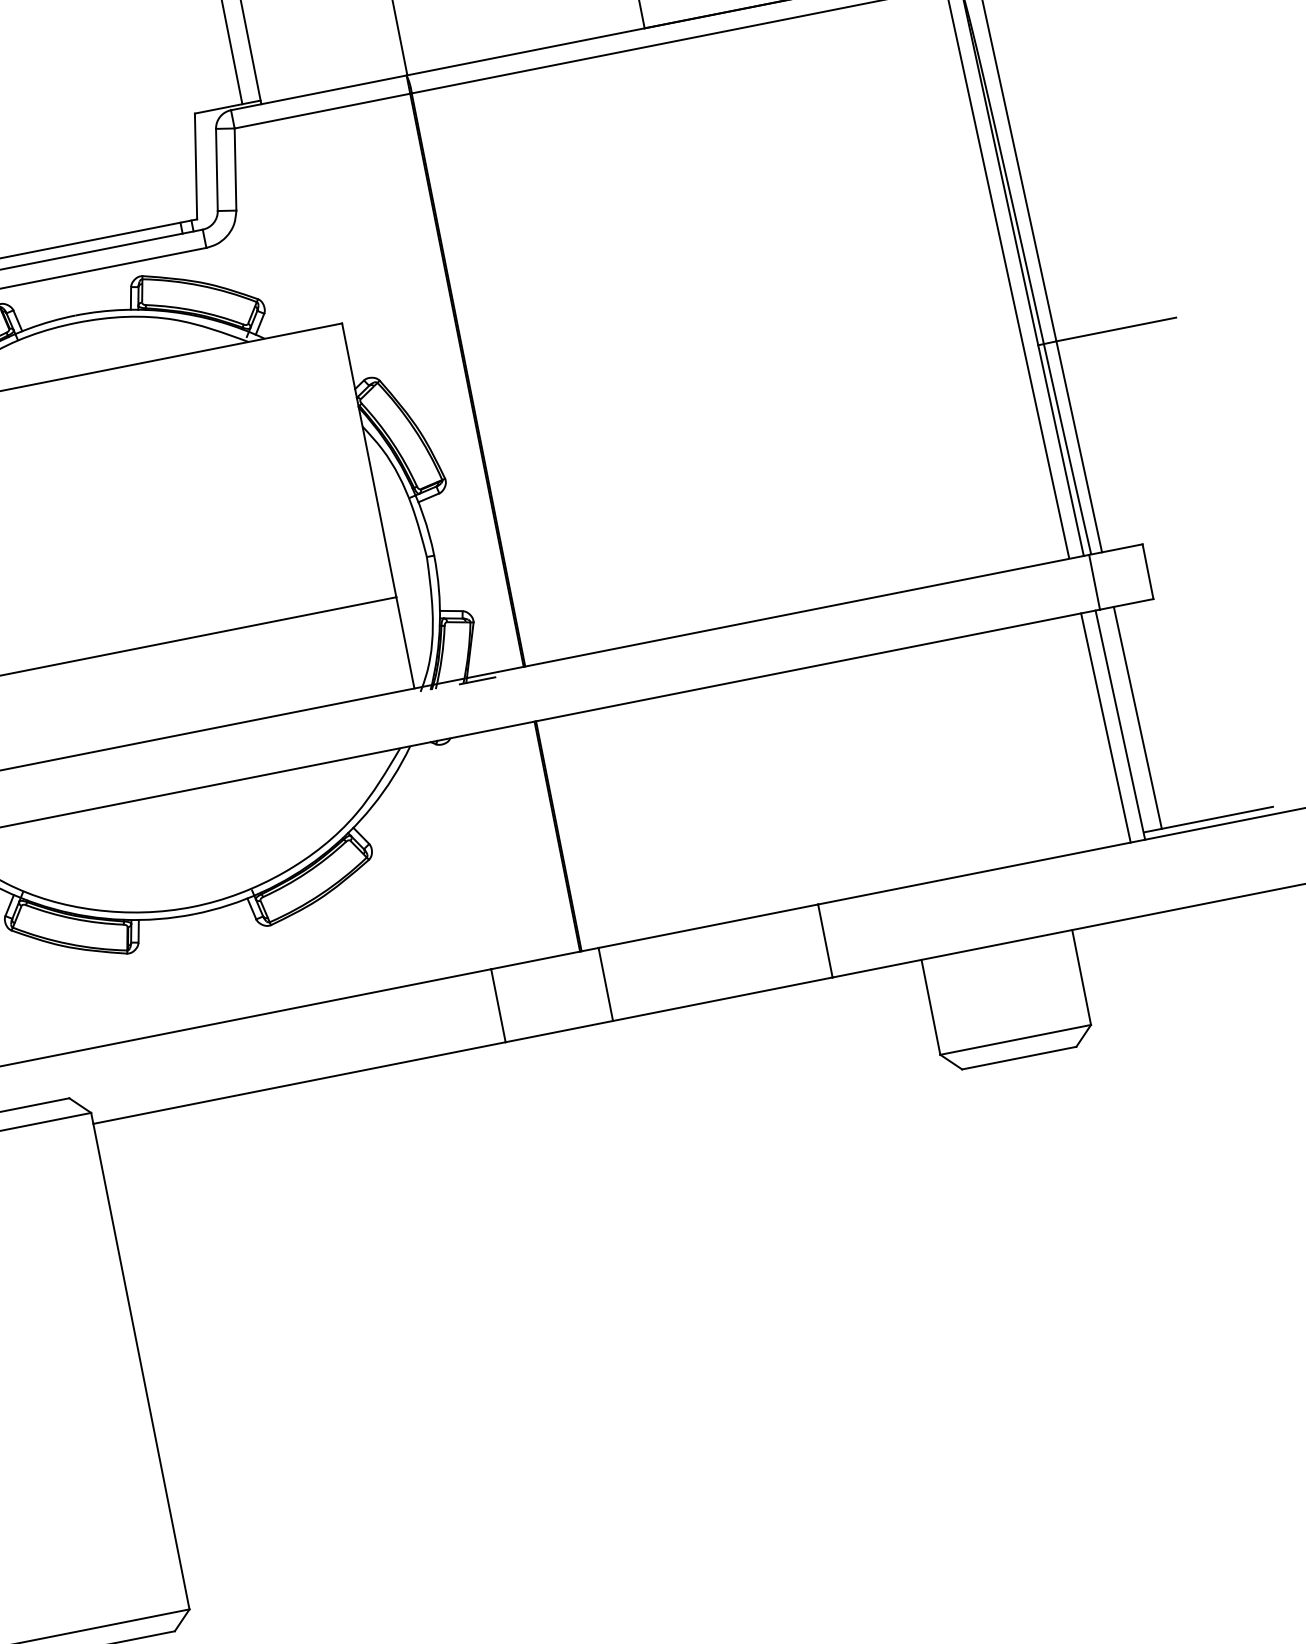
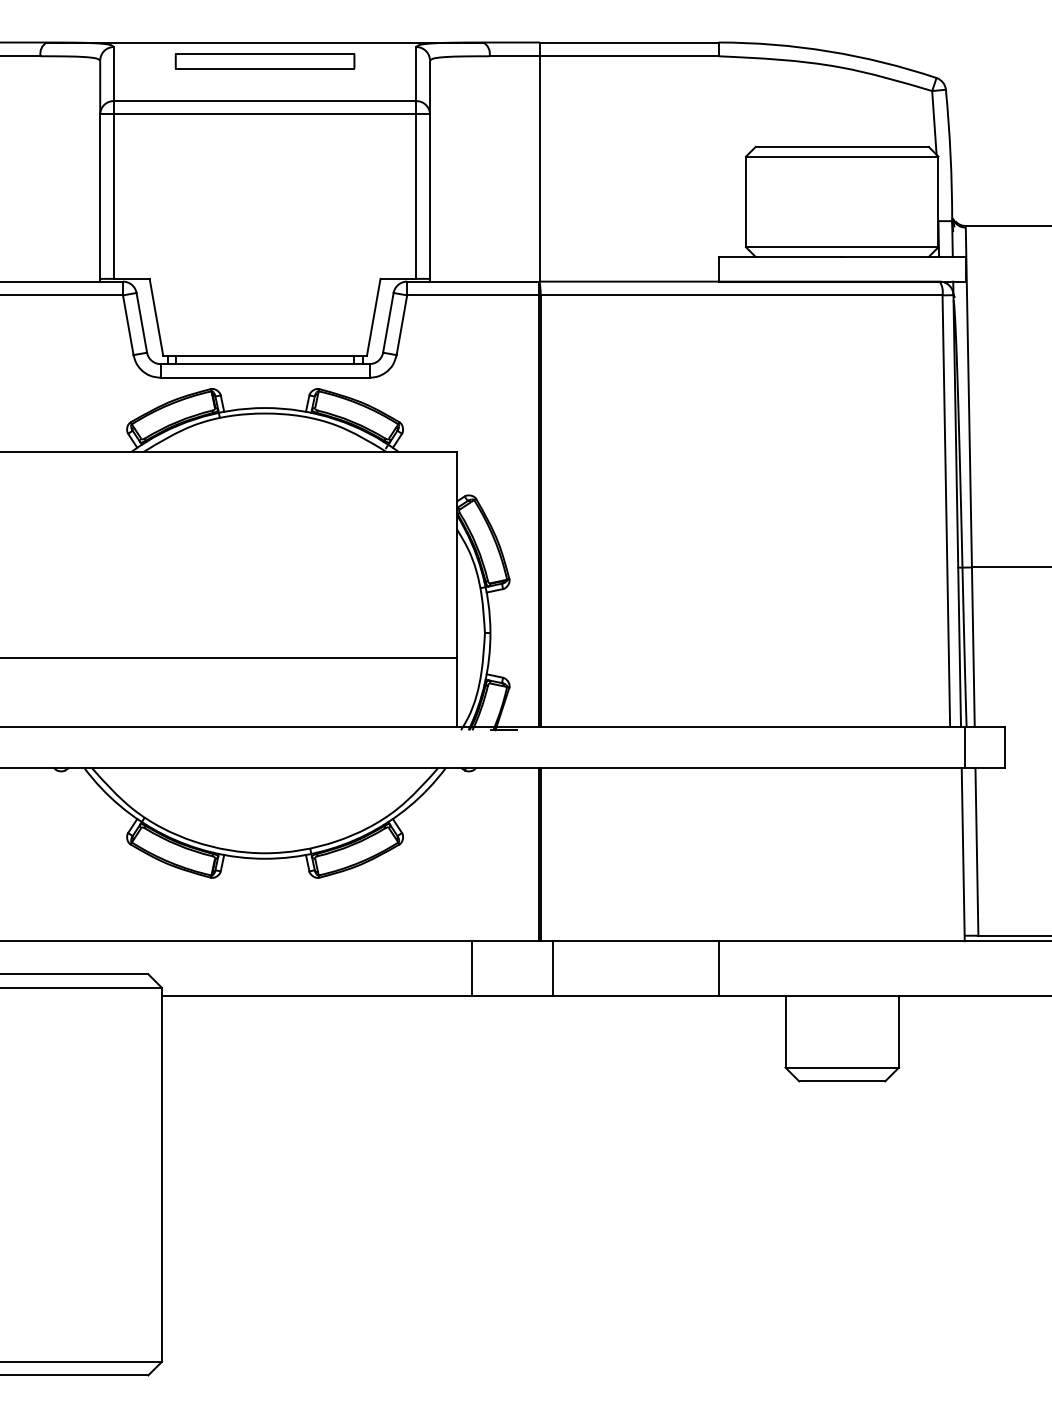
line: (1104, 728) -> (951, 854), removed

